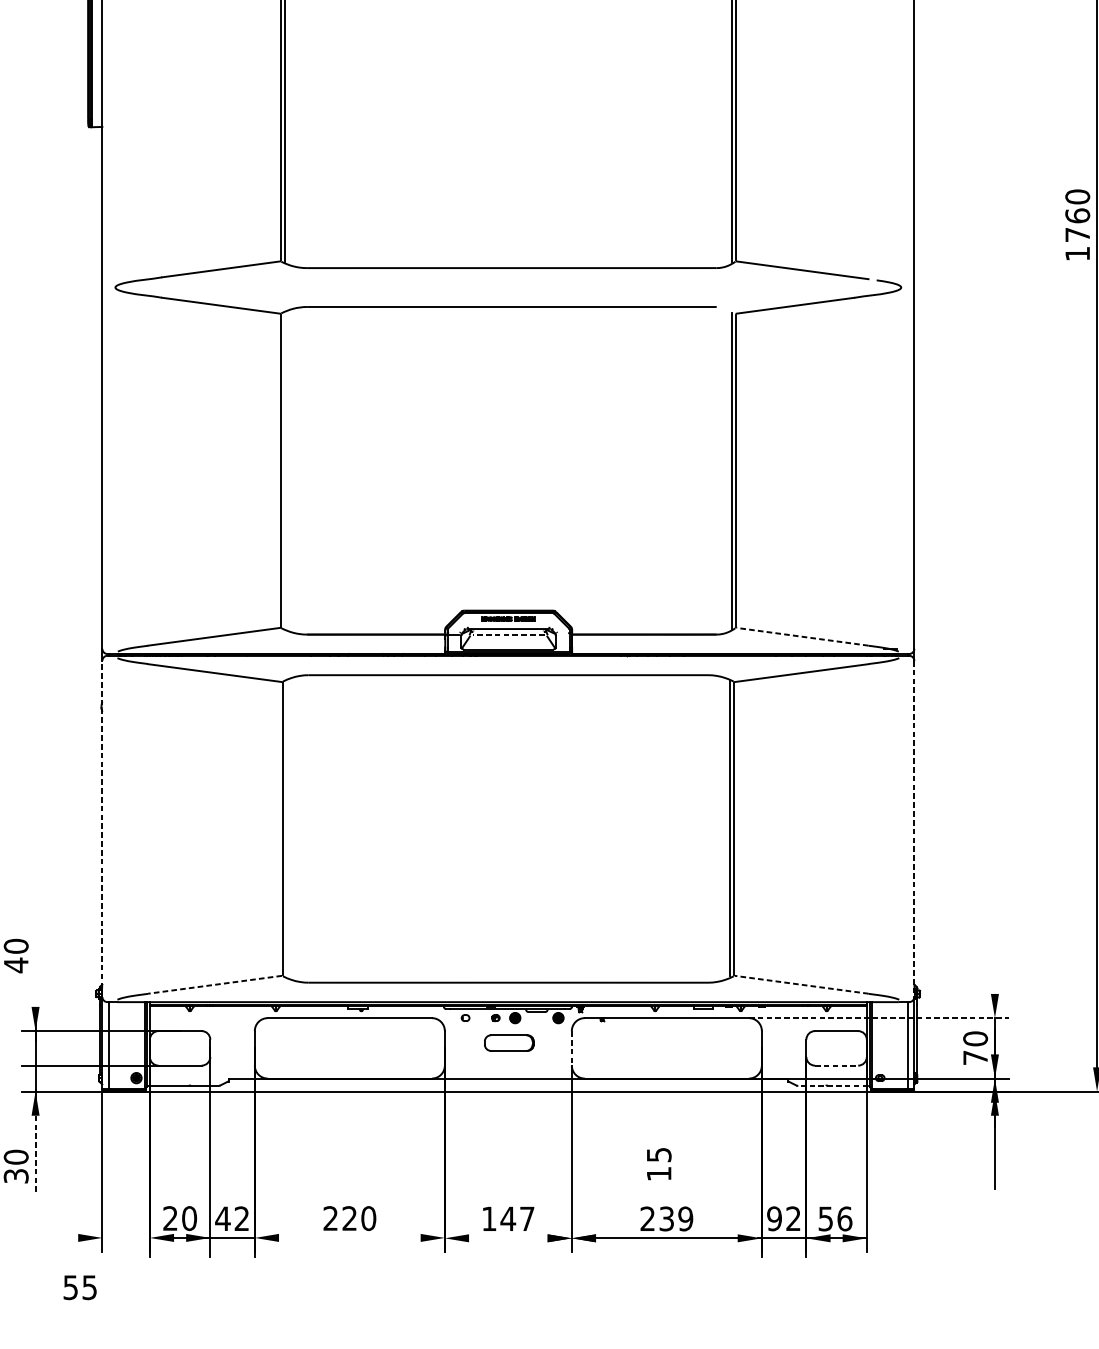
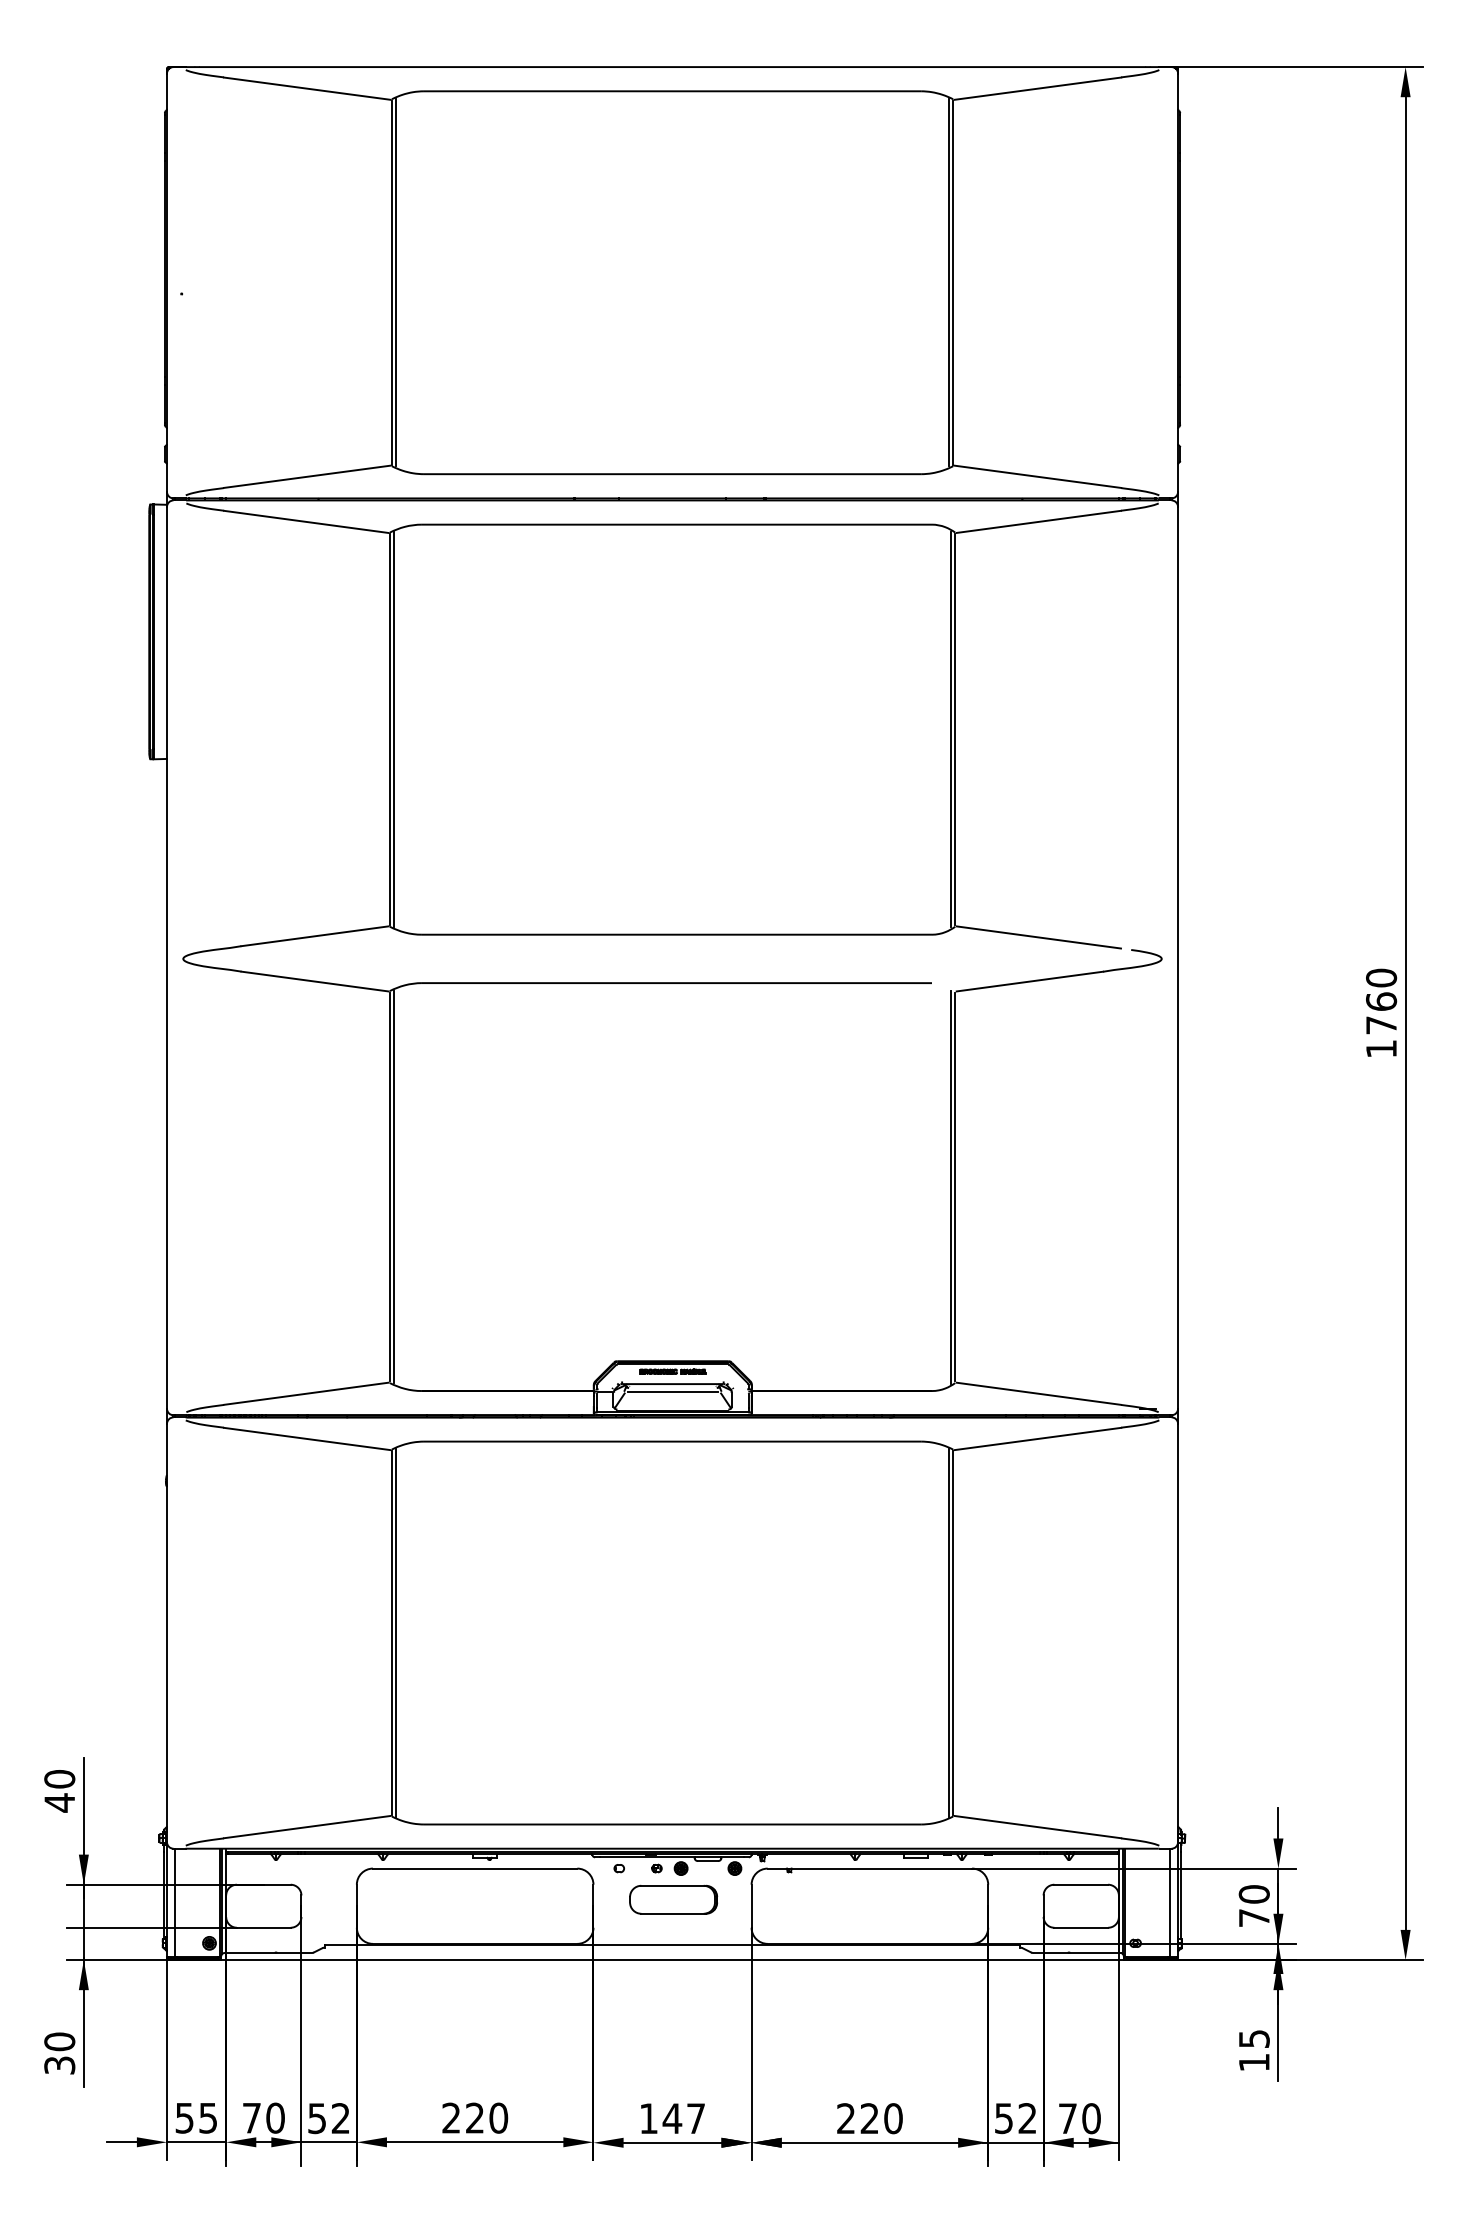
text: (1077, 224) -> (1381, 1012), moved
line: (285, 470) -> (394, 1186), added
line: (508, 634) -> (672, 1391), dashed -> solid
line: (802, 636) -> (1038, 1393), dashed -> solid
line: (102, 828) -> (167, 1632), dashed -> solid
line: (286, 828) -> (396, 1632), added
line: (914, 829) -> (1178, 1633), dashed -> solid
line: (35, 967) -> (83, 1805), added
line: (995, 981) -> (1278, 1823), added
line: (214, 985) -> (306, 1827), dashed -> solid
line: (801, 985) -> (1037, 1827), dashed -> solid
line: (878, 1018) -> (1133, 1868), dashed -> solid
part: (509, 1042) -> (673, 1899), size x1.43
line: (571, 1048) -> (751, 1906), dashed -> solid
line: (836, 1065) -> (1081, 1927), dashed -> solid
line: (832, 1086) -> (1076, 1953), dashed -> solid
line: (35, 1155) -> (83, 2039), dashed -> solid
text: (659, 1164) -> (1254, 2050), moved
text: (170, 1218) -> (251, 2117), 20 -> 70
text: (222, 1218) -> (316, 2118), 42 -> 52
text: (676, 1218) -> (881, 2118), 239 -> 220
text: (774, 1218) -> (1003, 2118), 92 -> 52
text: (835, 1218) -> (1079, 2118), 56 -> 70
line: (65, 1238) -> (121, 2142), added
line: (126, 1238) -> (196, 2142), added
line: (349, 1238) -> (474, 2142), added
line: (508, 1238) -> (672, 2142), added
text: (79, 1287) -> (195, 2118), moved

